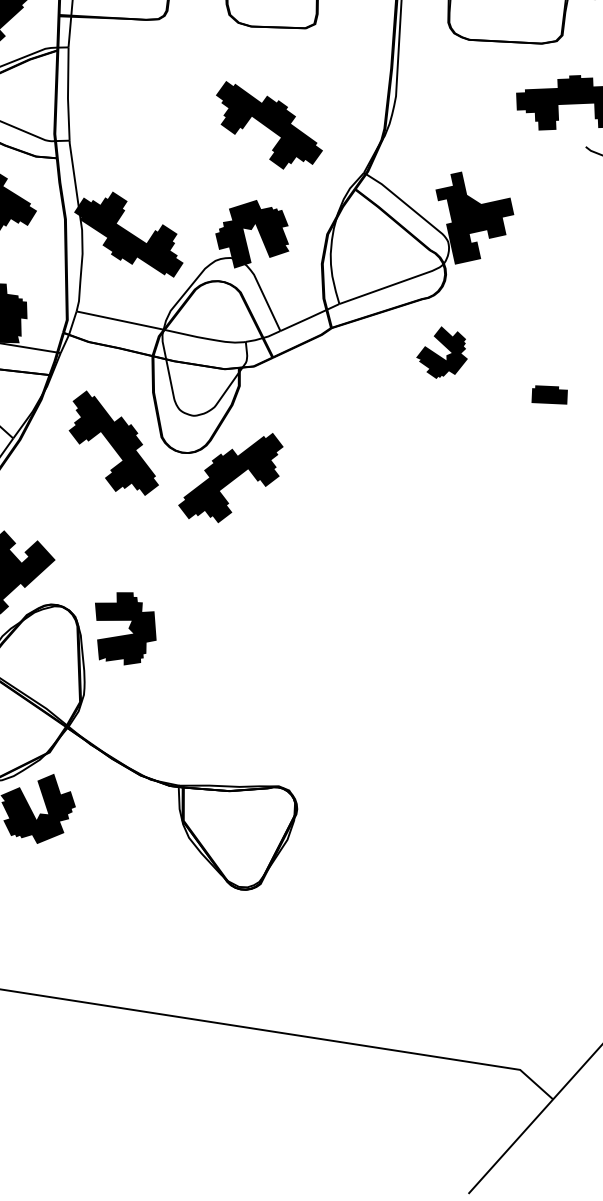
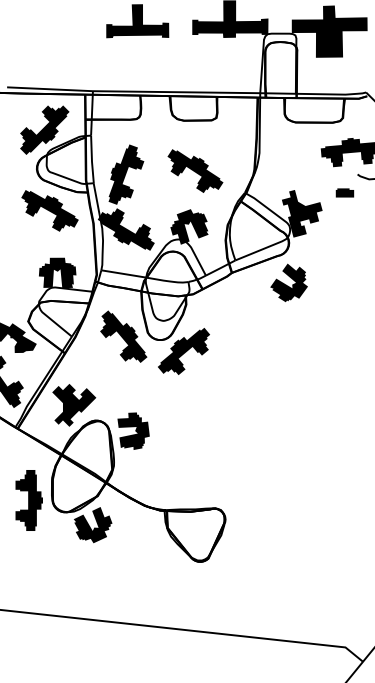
fill: (134, 126) -> (126, 174), added
part: (441, 351) -> (288, 282), size x1.43
part: (548, 393) -> (344, 192), moved

